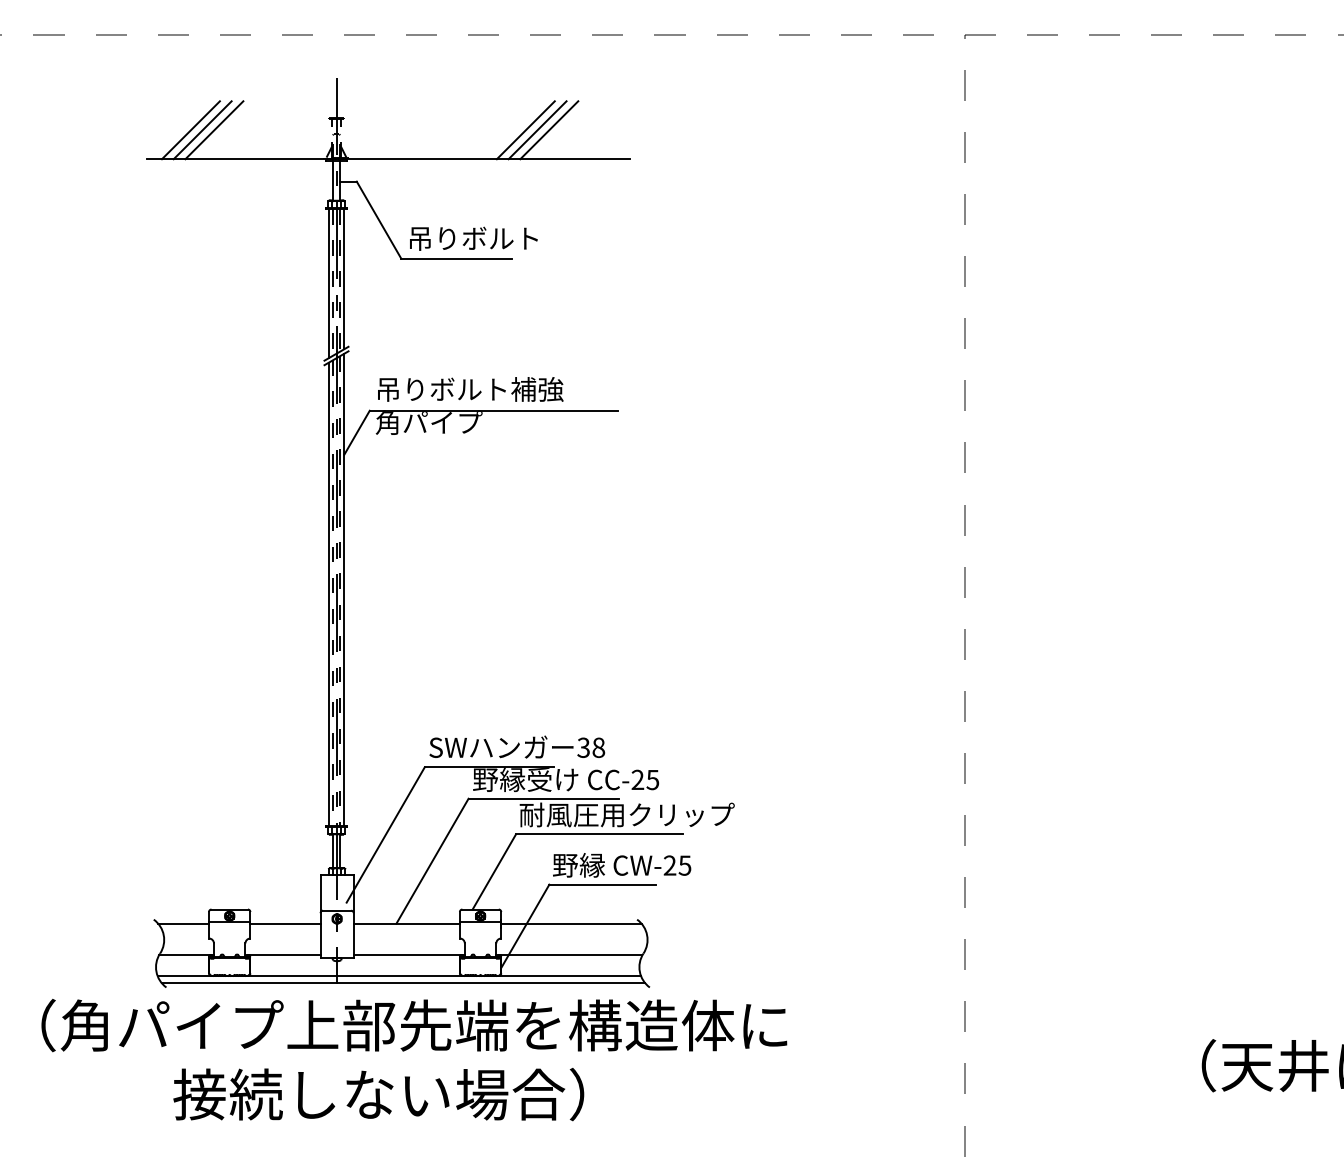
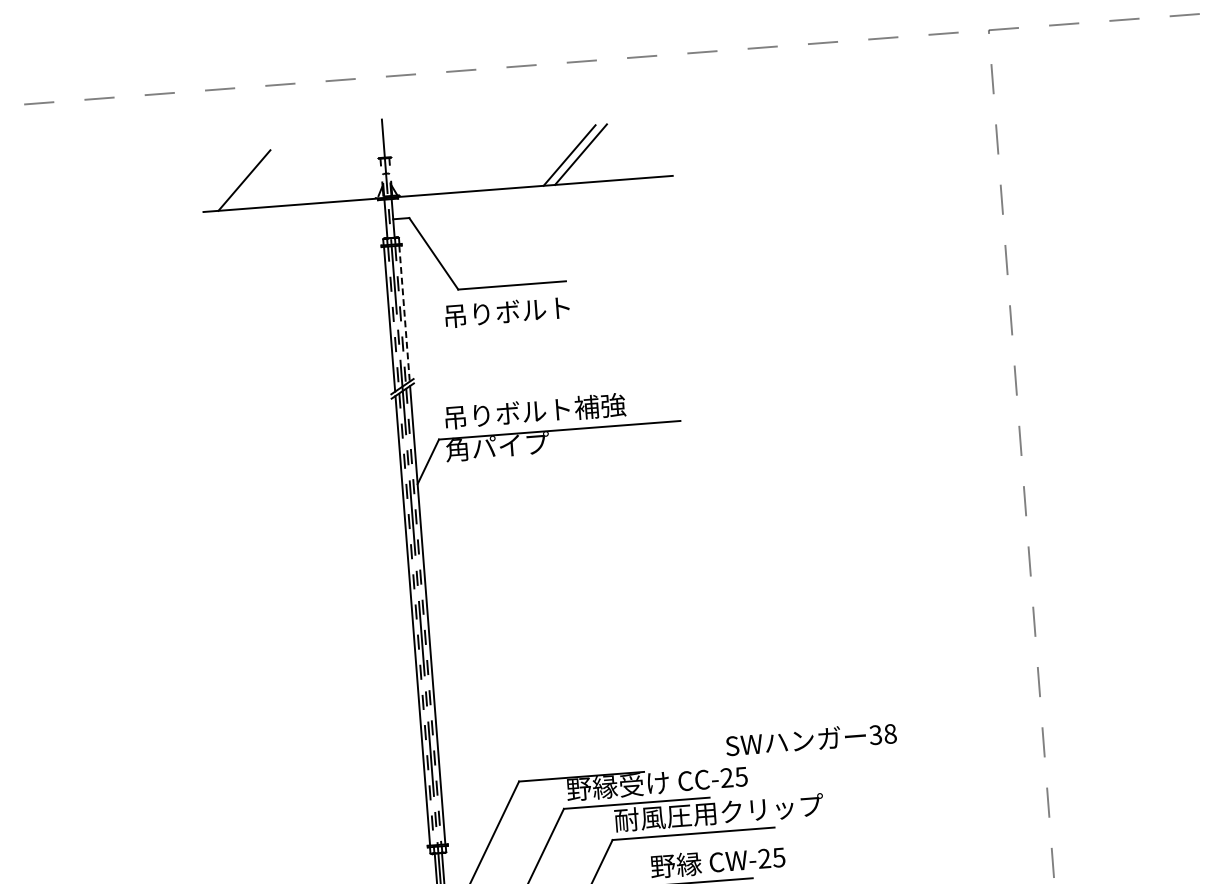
line: (202, 130) -> (255, 179), removed
line: (214, 130) -> (267, 179), removed
line: (549, 130) -> (592, 154), removed
text: (473, 238) -> (507, 311), moved
line: (344, 279) -> (404, 313), solid -> dashed
text: (517, 746) -> (811, 738), moved

